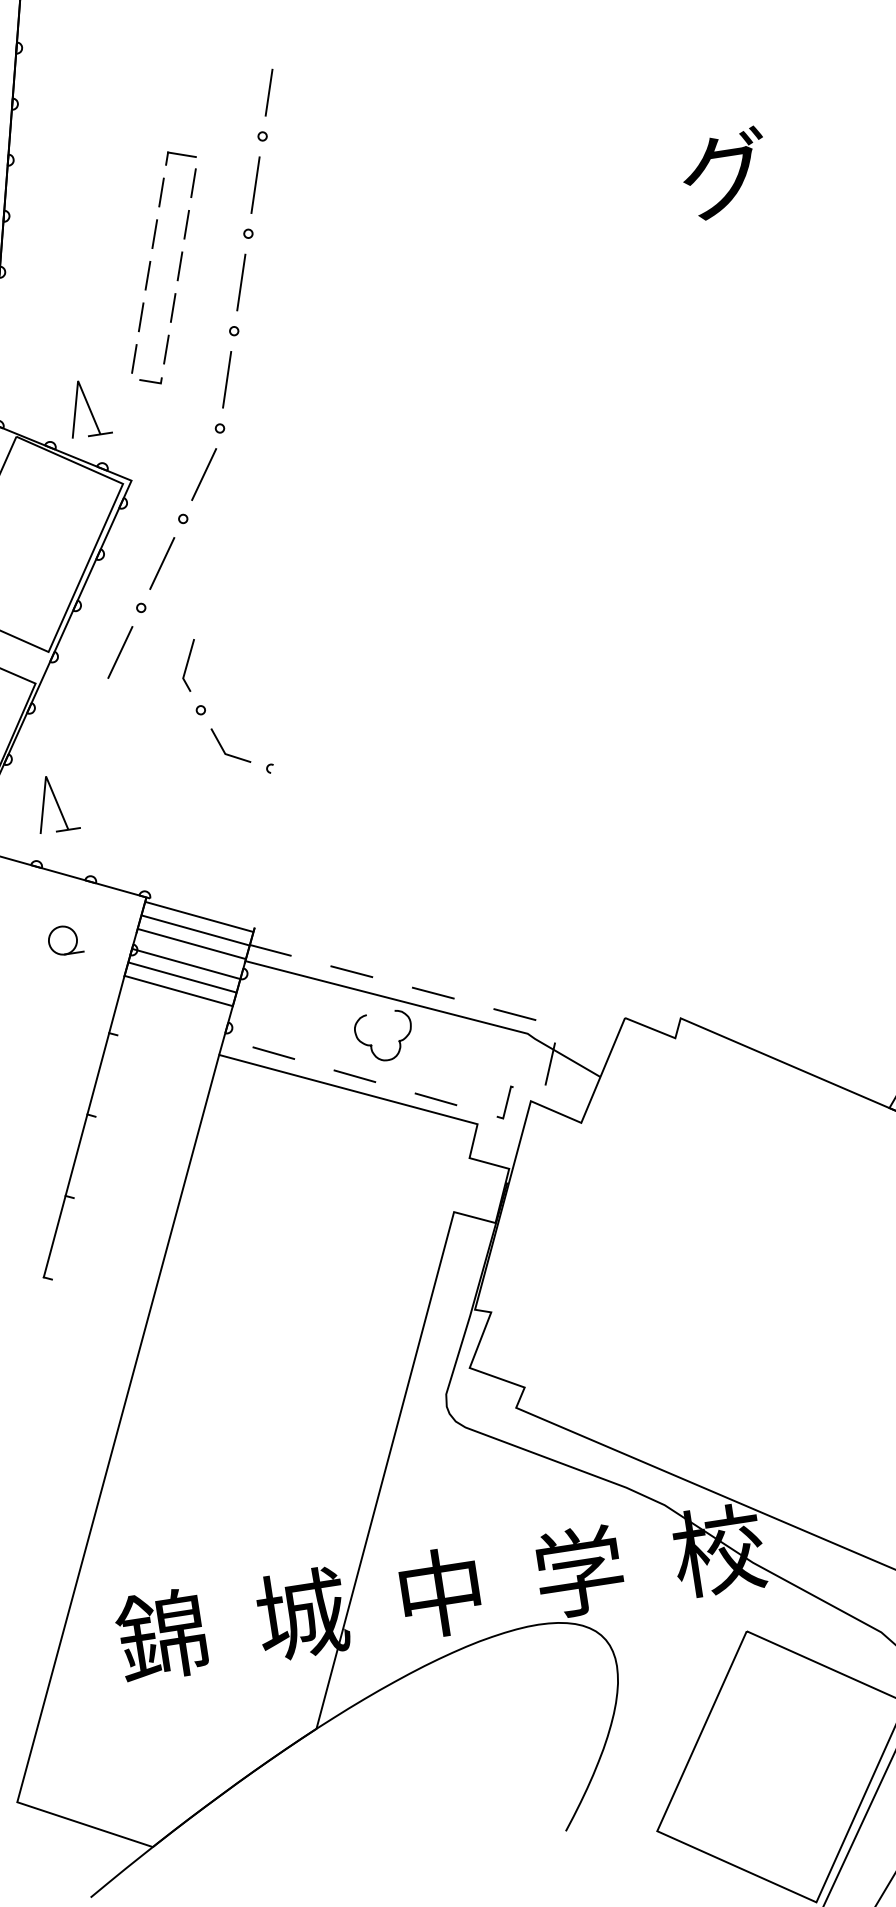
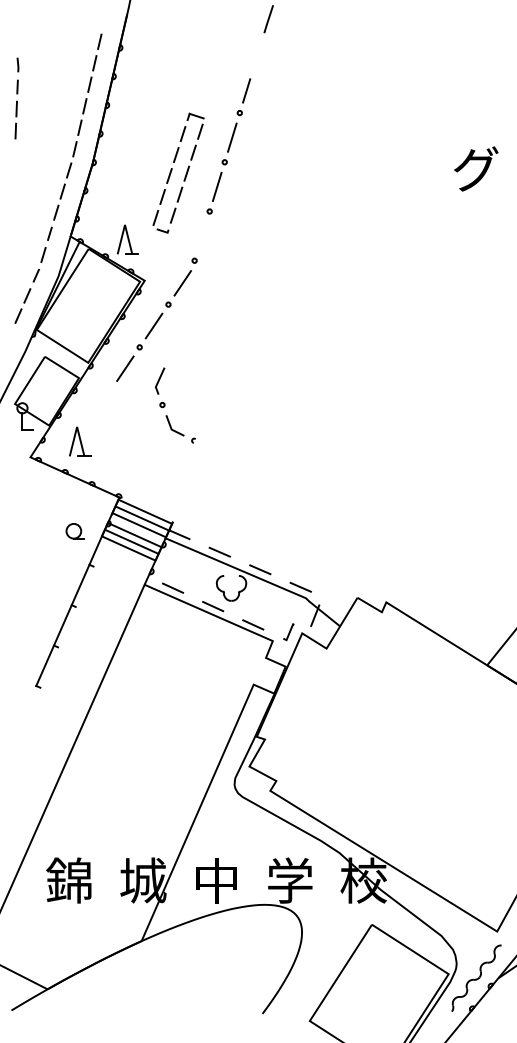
line: (225, 380) -> (201, 236), removed
part: (64, 940) -> (74, 531), moved

